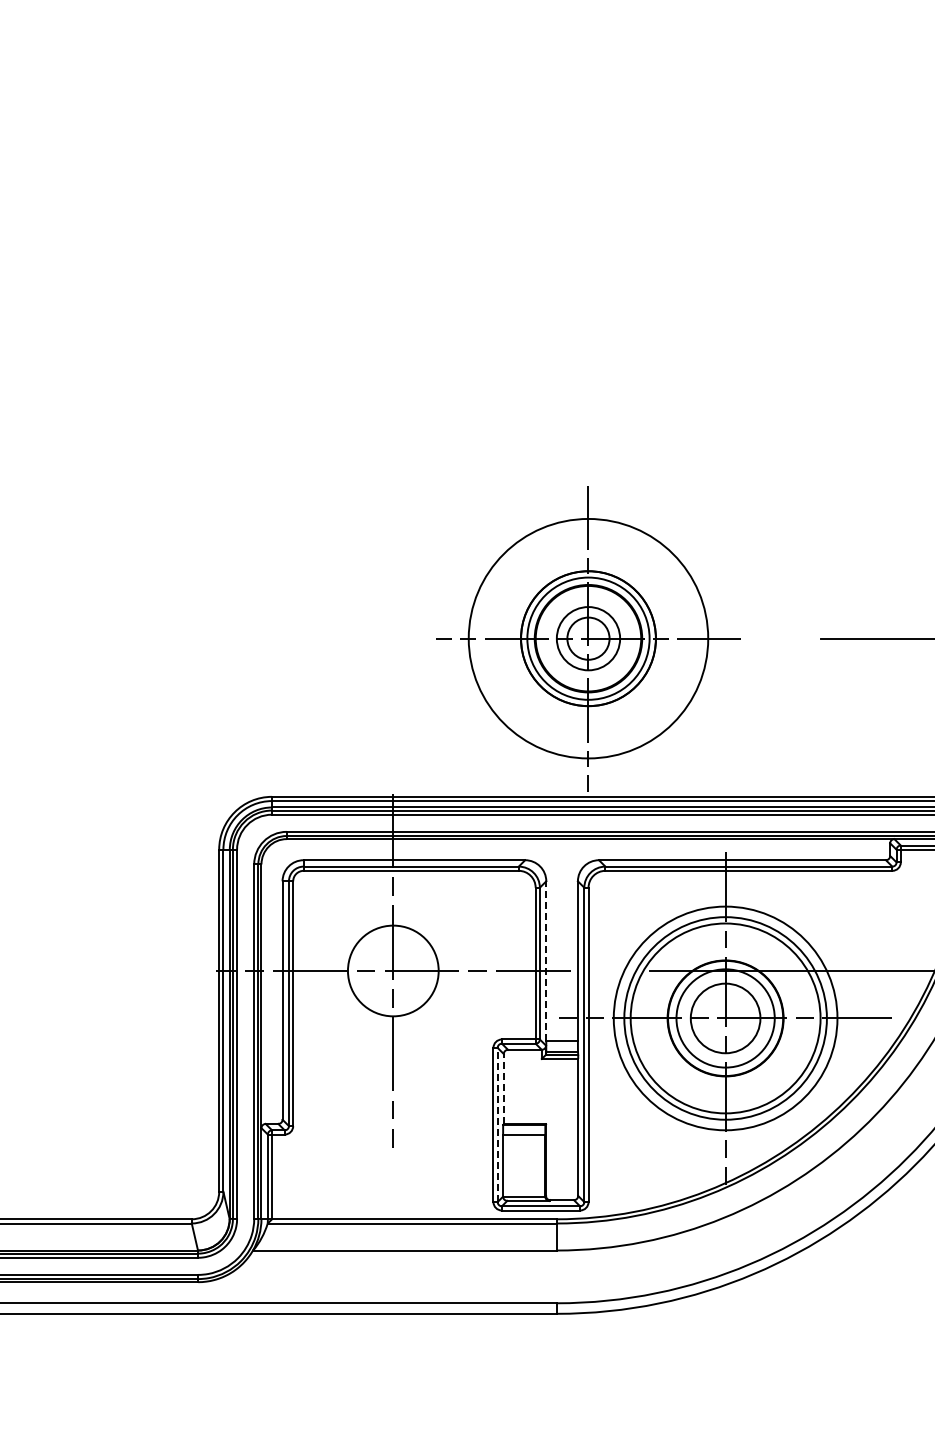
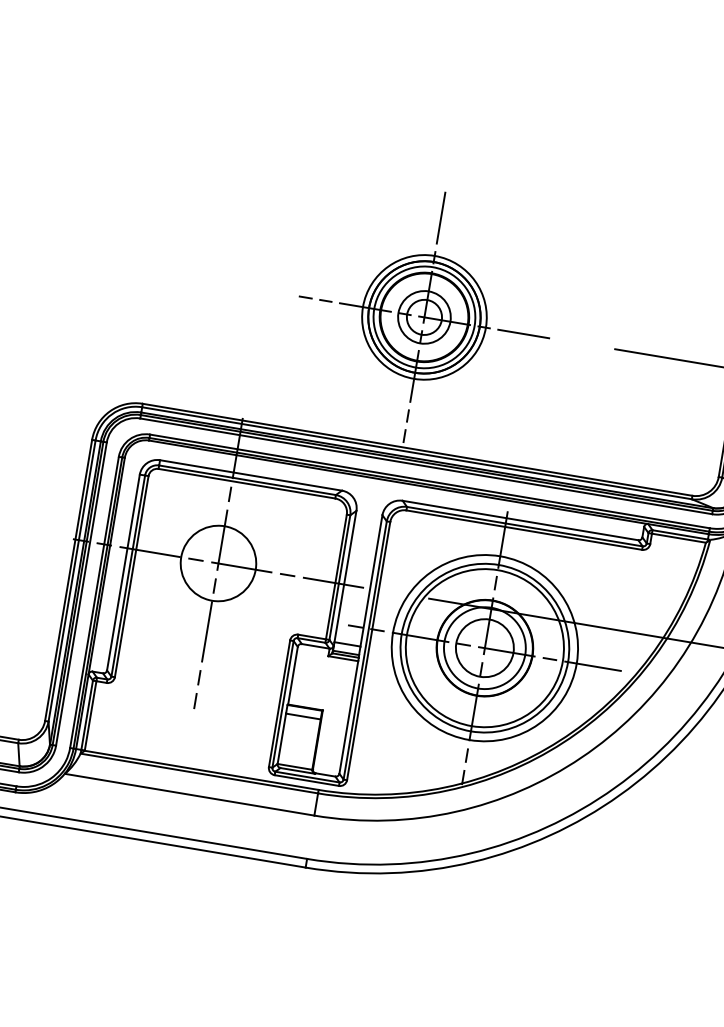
circle: (588, 638) -> (424, 317), size x0.62
line: (546, 961) -> (345, 576), dashed -> solid
line: (503, 1088) -> (292, 675), dashed -> solid
line: (497, 1124) -> (282, 703), dashed -> solid

